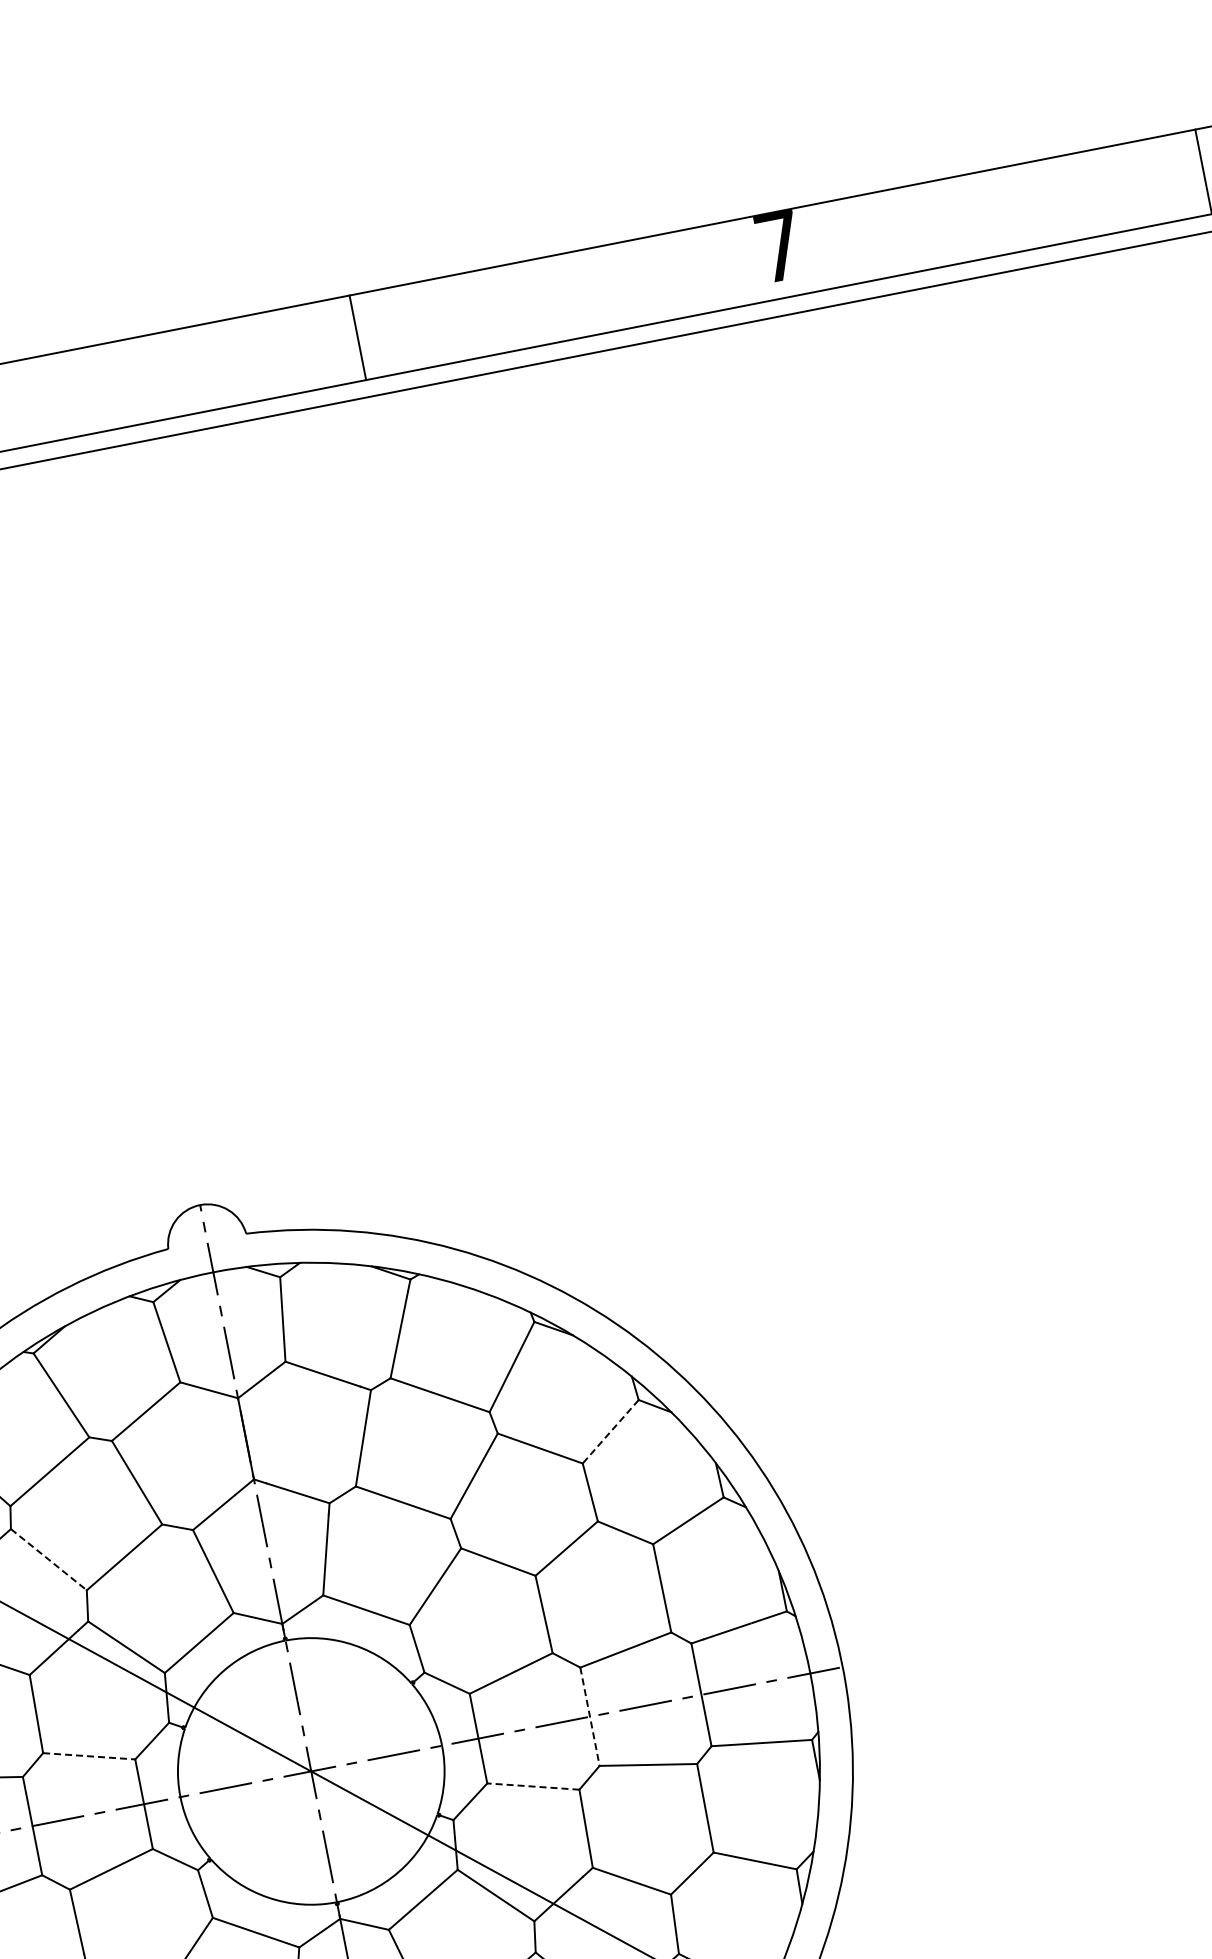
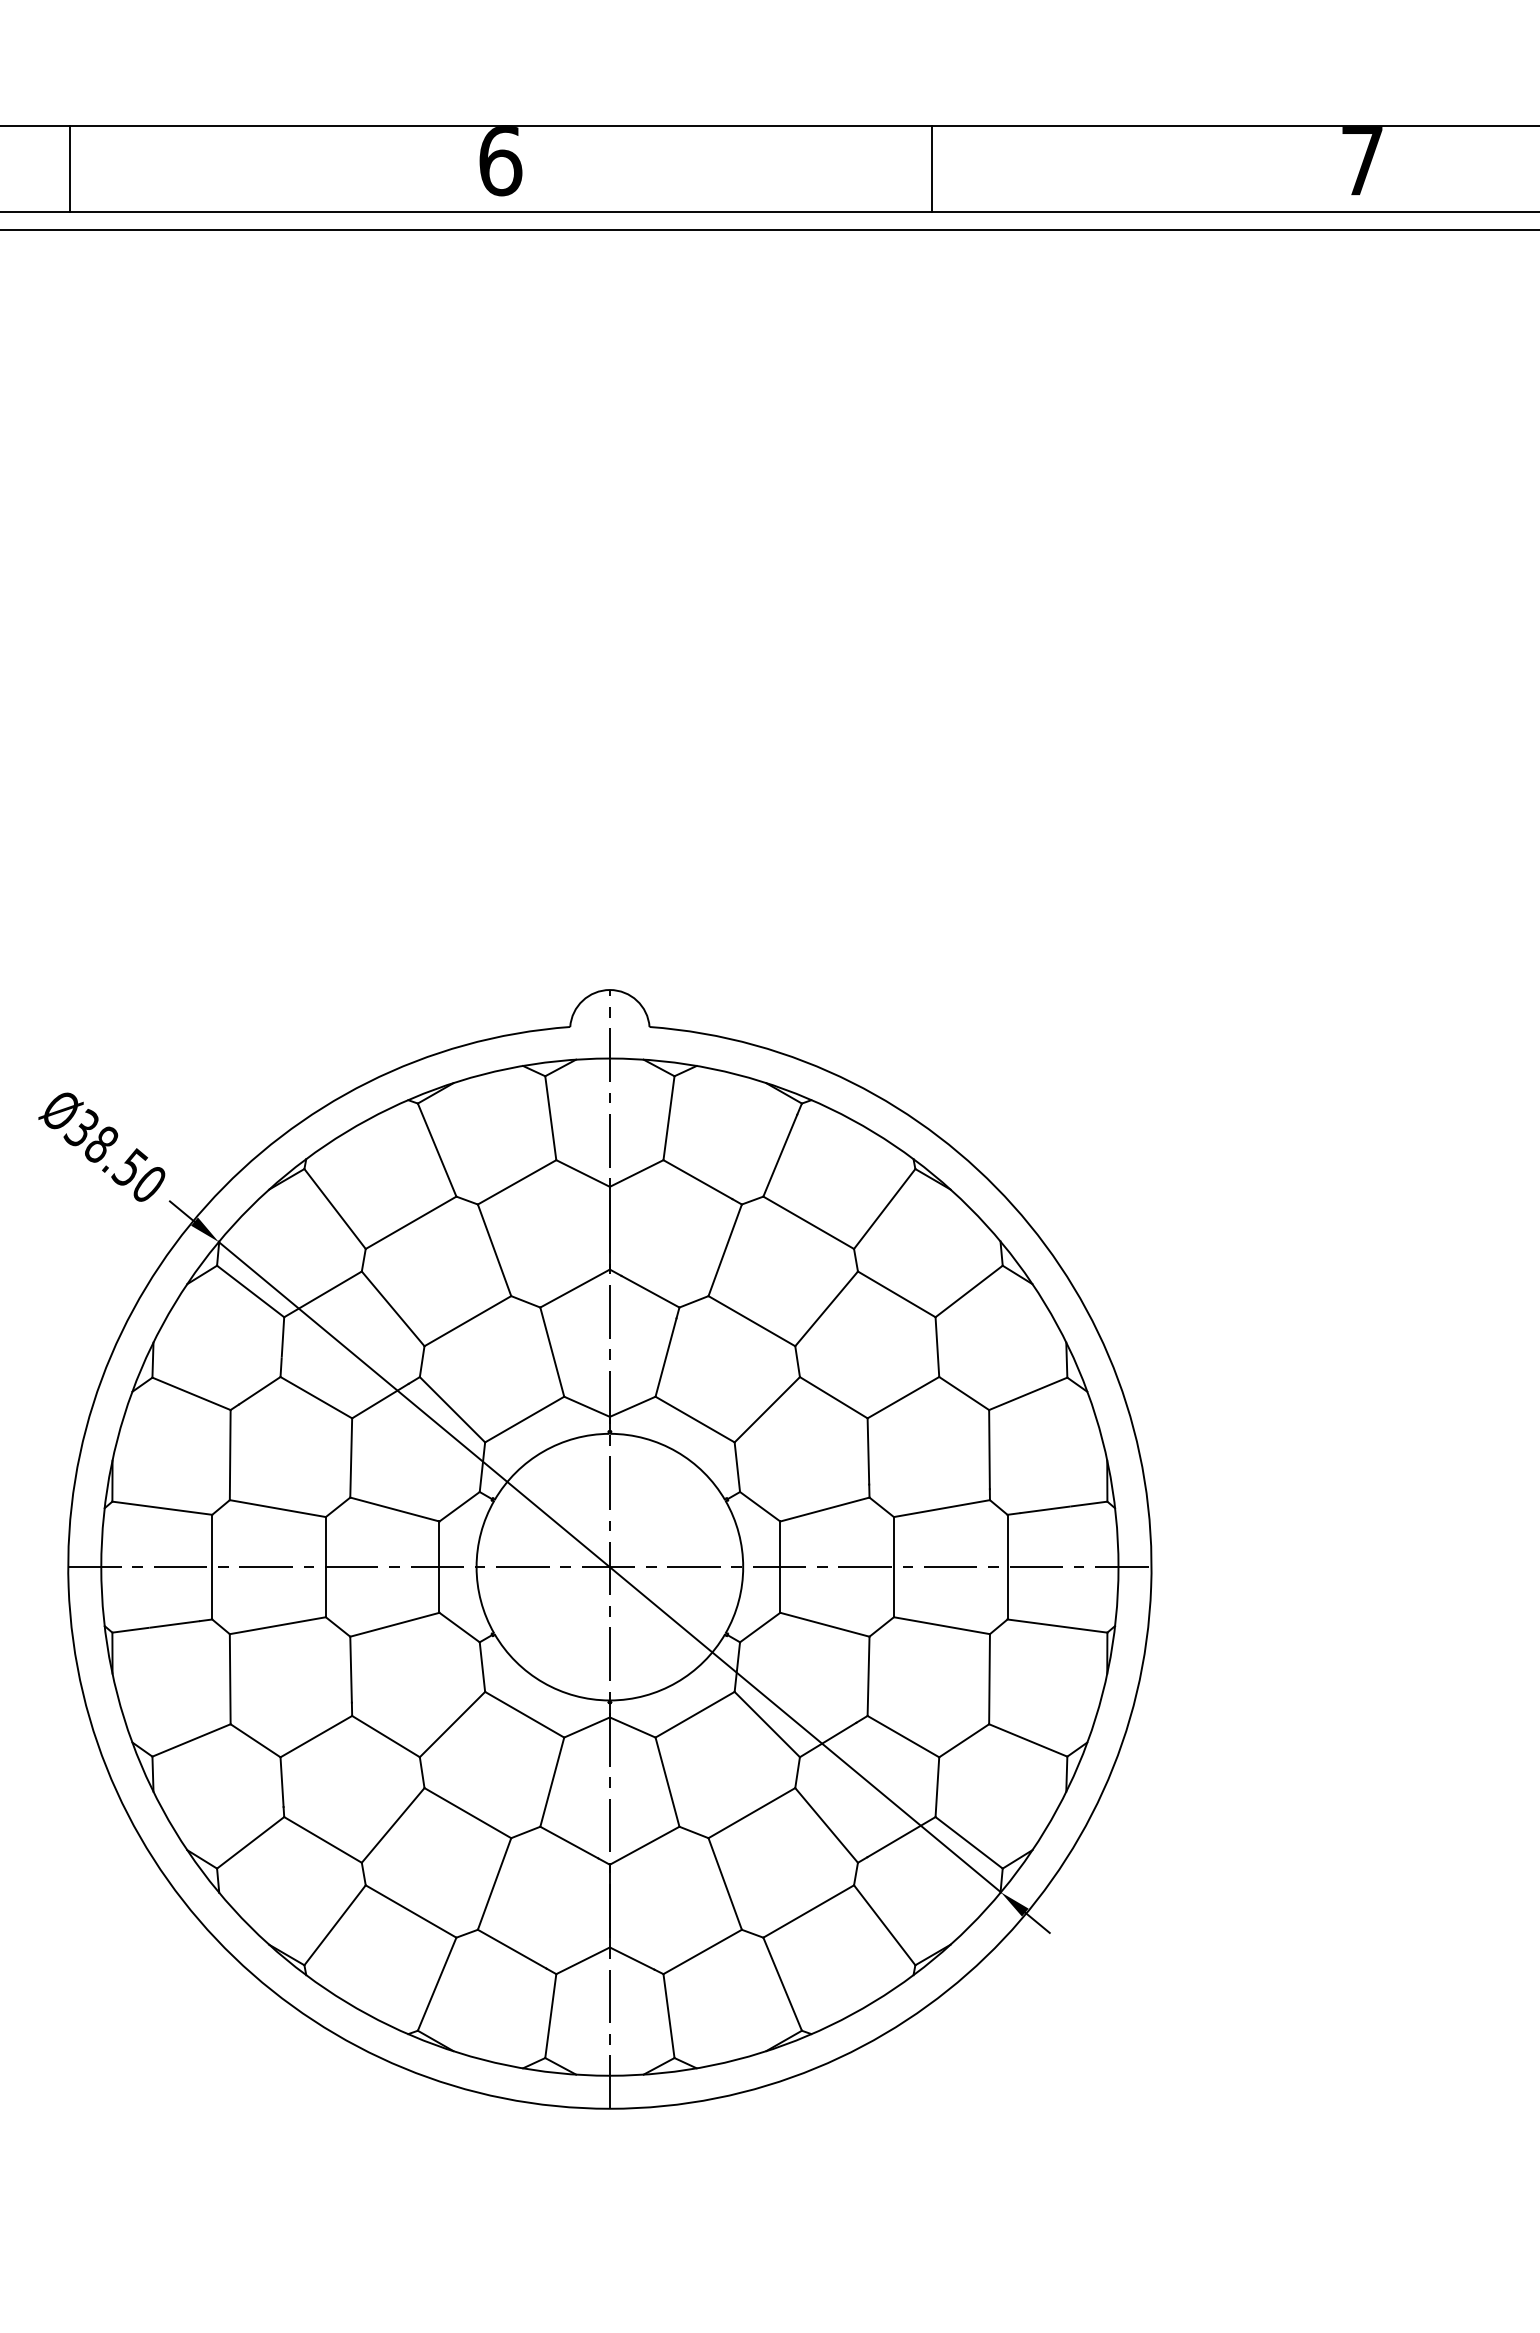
line: (610, 1431) -> (968, 1291), dashed -> solid
line: (49, 1559) -> (393, 1308), dashed -> solid
line: (589, 1717) -> (893, 1567), dashed -> solid
line: (89, 1756) -> (395, 1509), dashed -> solid
line: (532, 1786) -> (824, 1624), dashed -> solid

